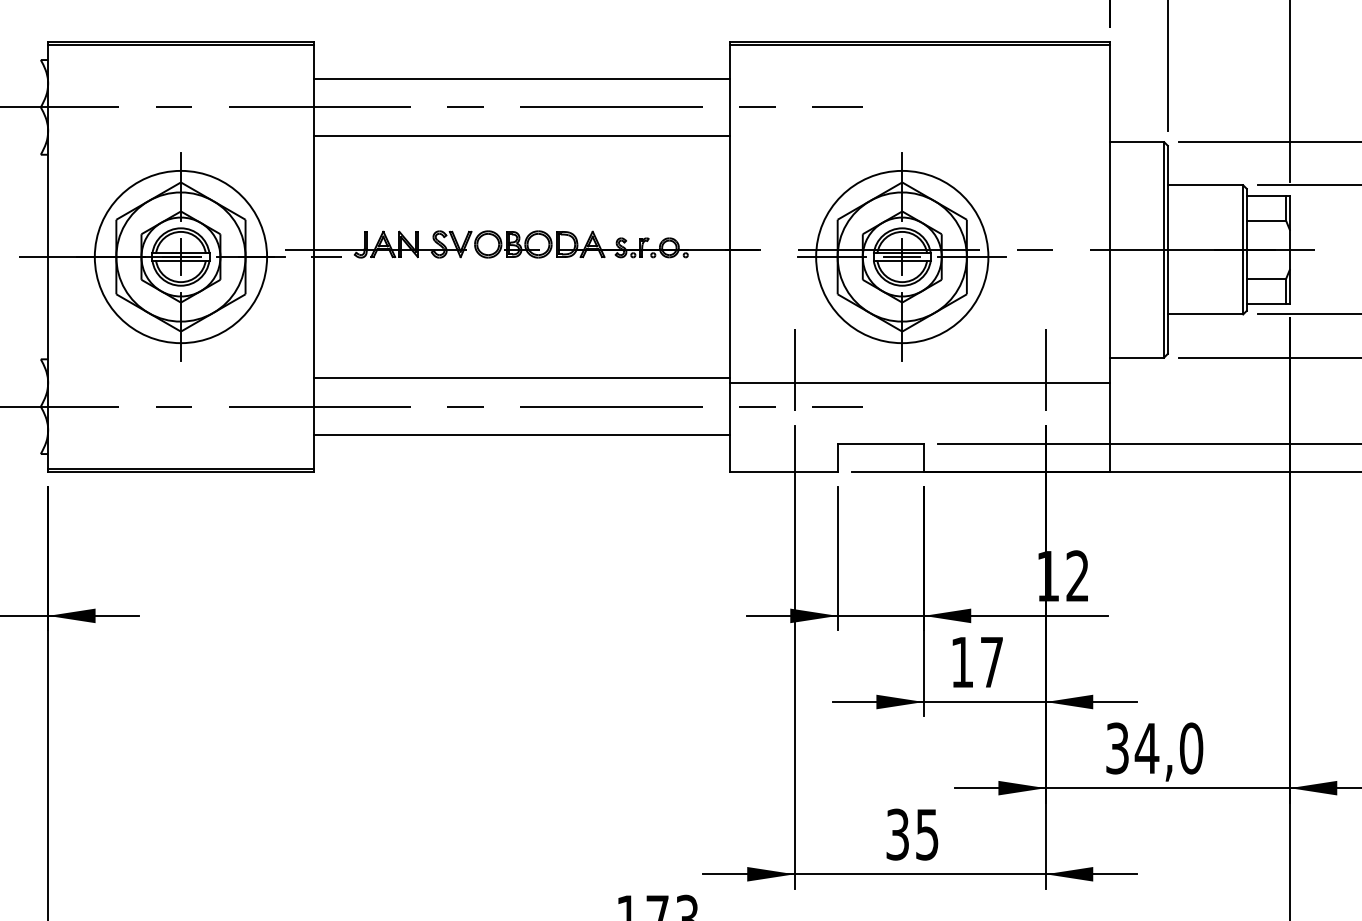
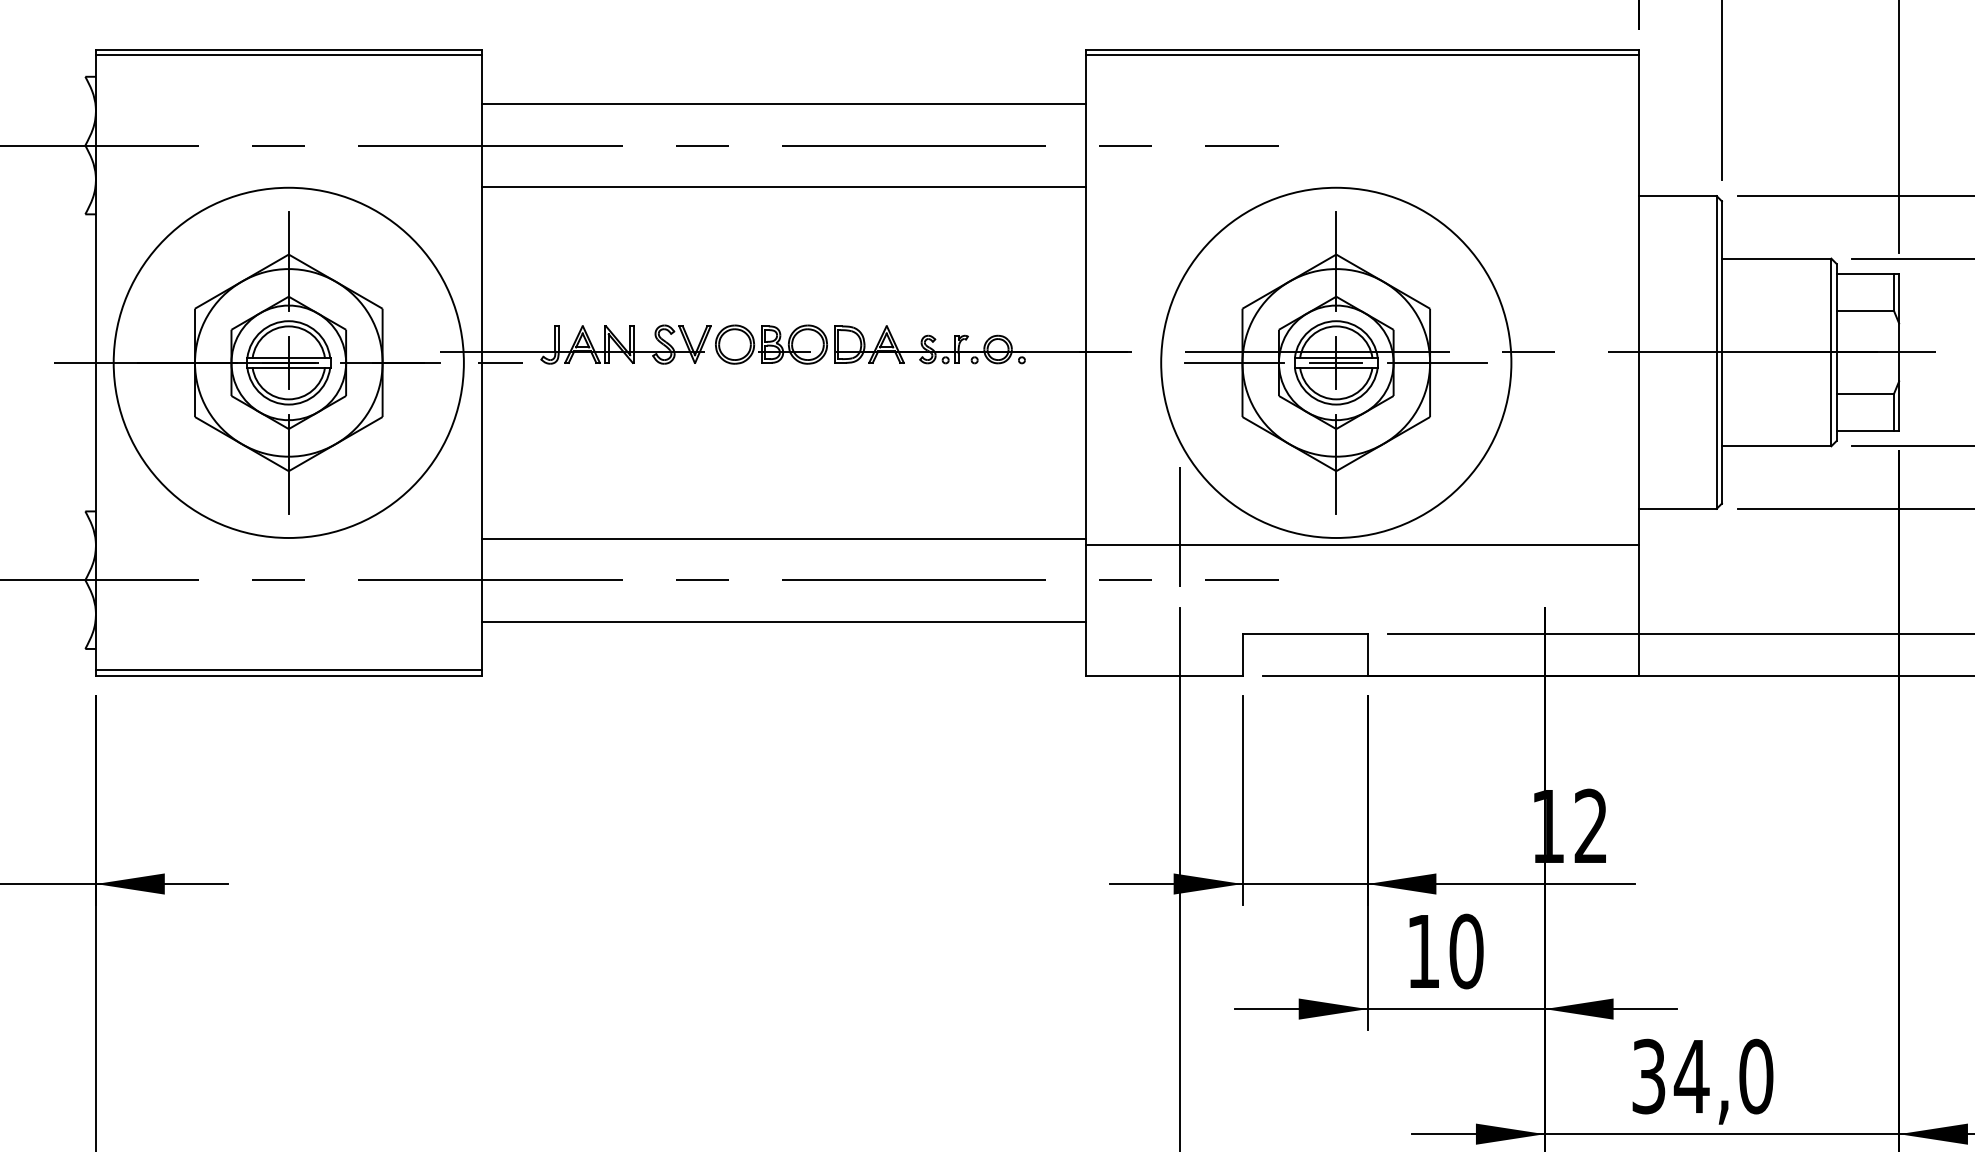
circle: (180, 256) -> (288, 362), size x1.4
circle: (902, 256) -> (1336, 362), size x1.4
line: (1045, 369) -> (1544, 526), removed
text: (991, 662) -> (1465, 951), 17 -> 10

